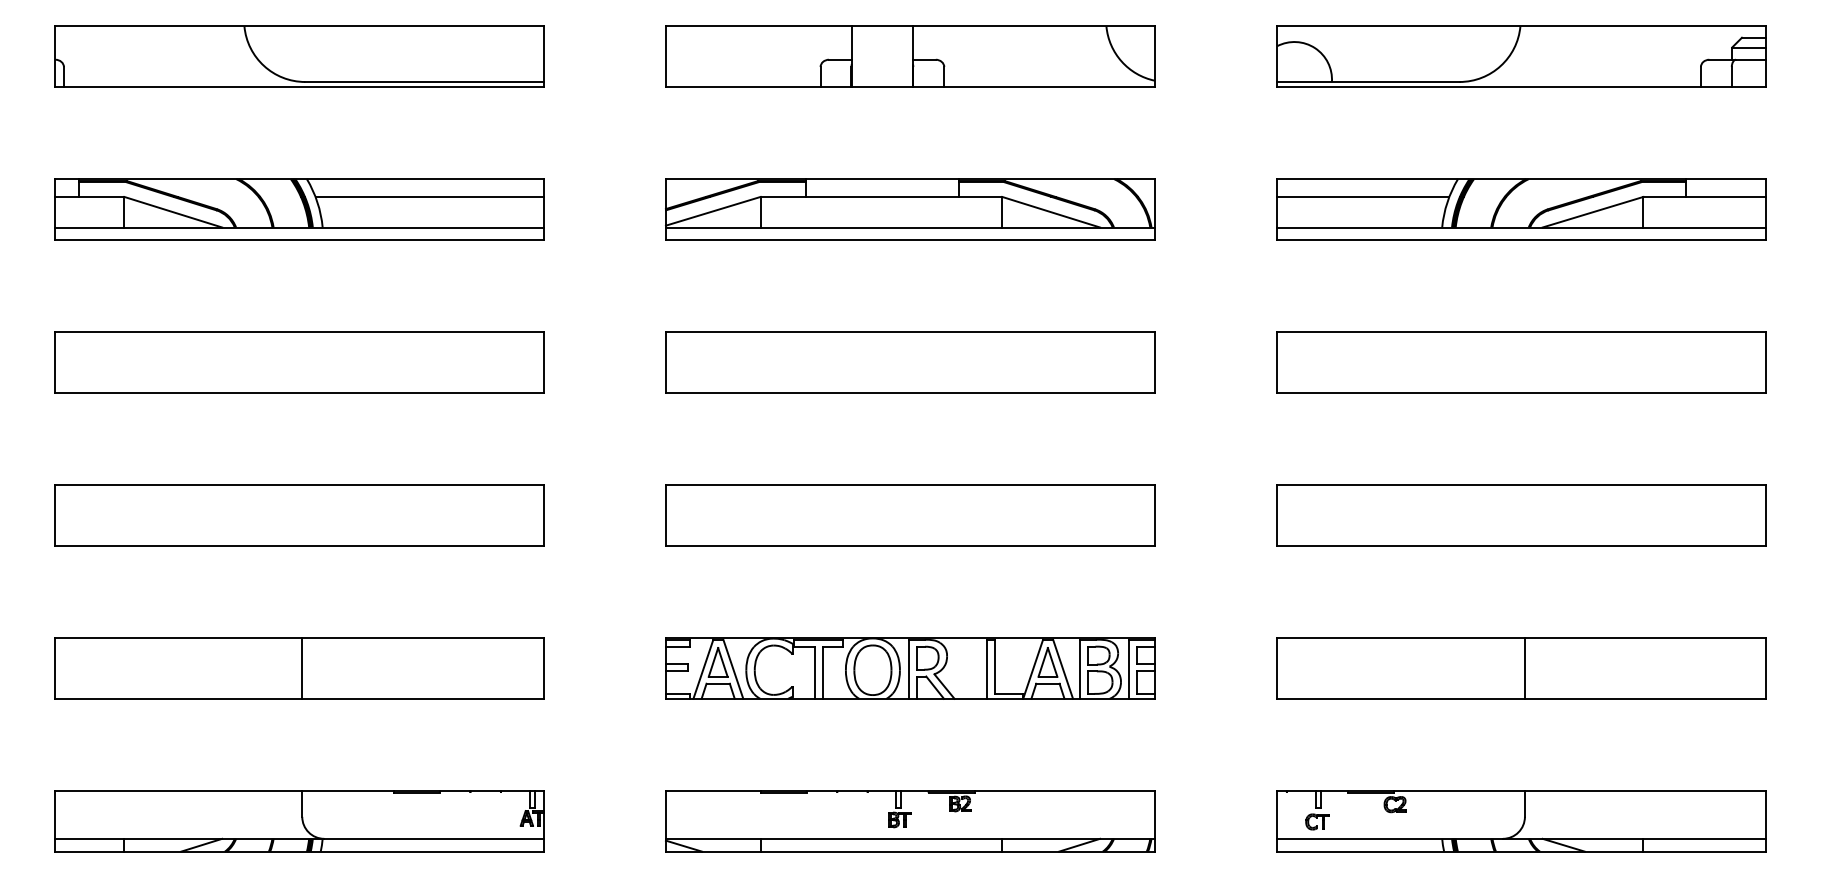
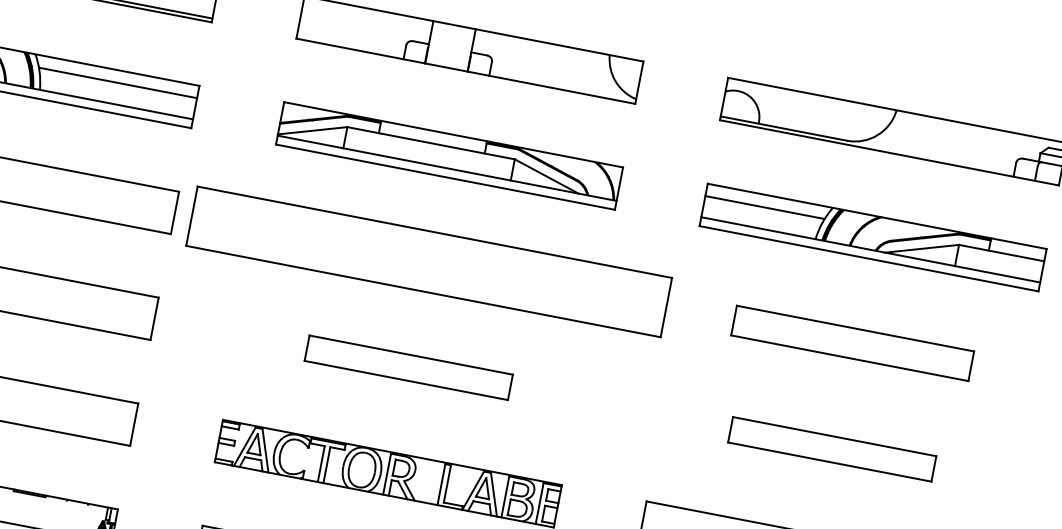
part: (910, 362) -> (429, 261), size x1.4
part: (1521, 362) -> (852, 343), size x0.7
part: (910, 515) -> (408, 367), size x0.6
part: (1521, 515) -> (832, 449), size x0.6

